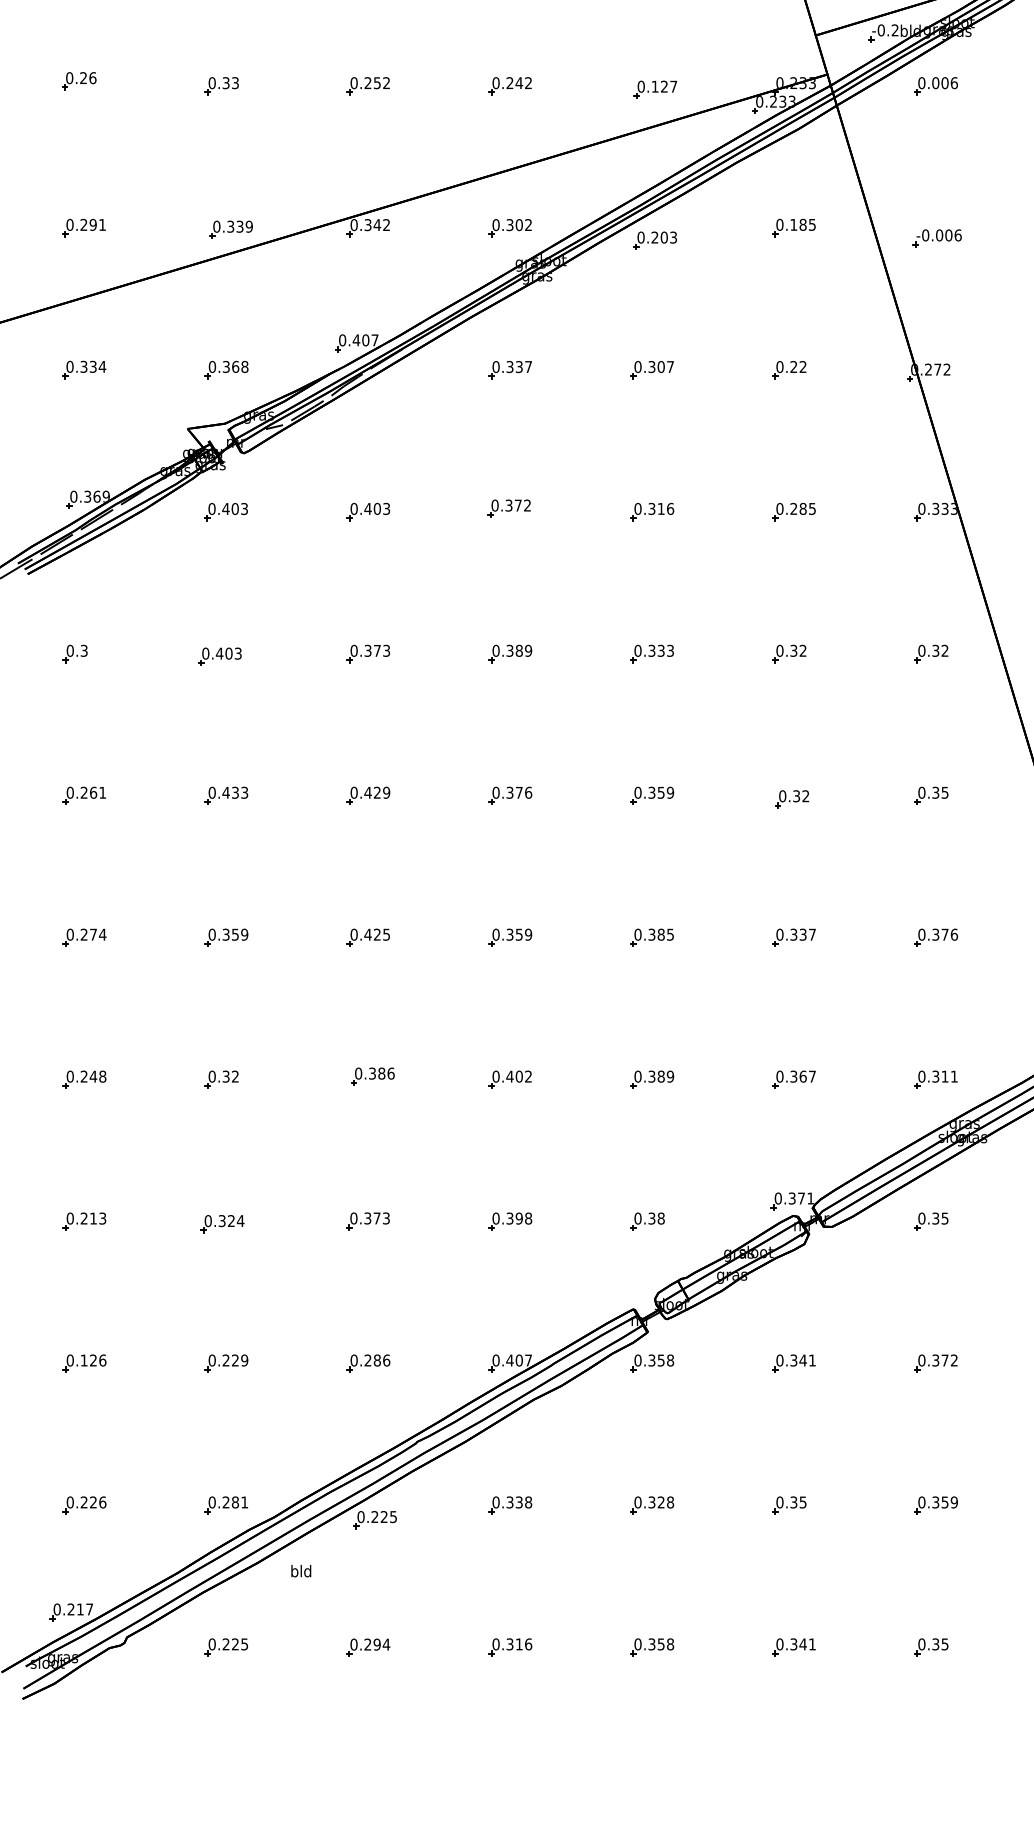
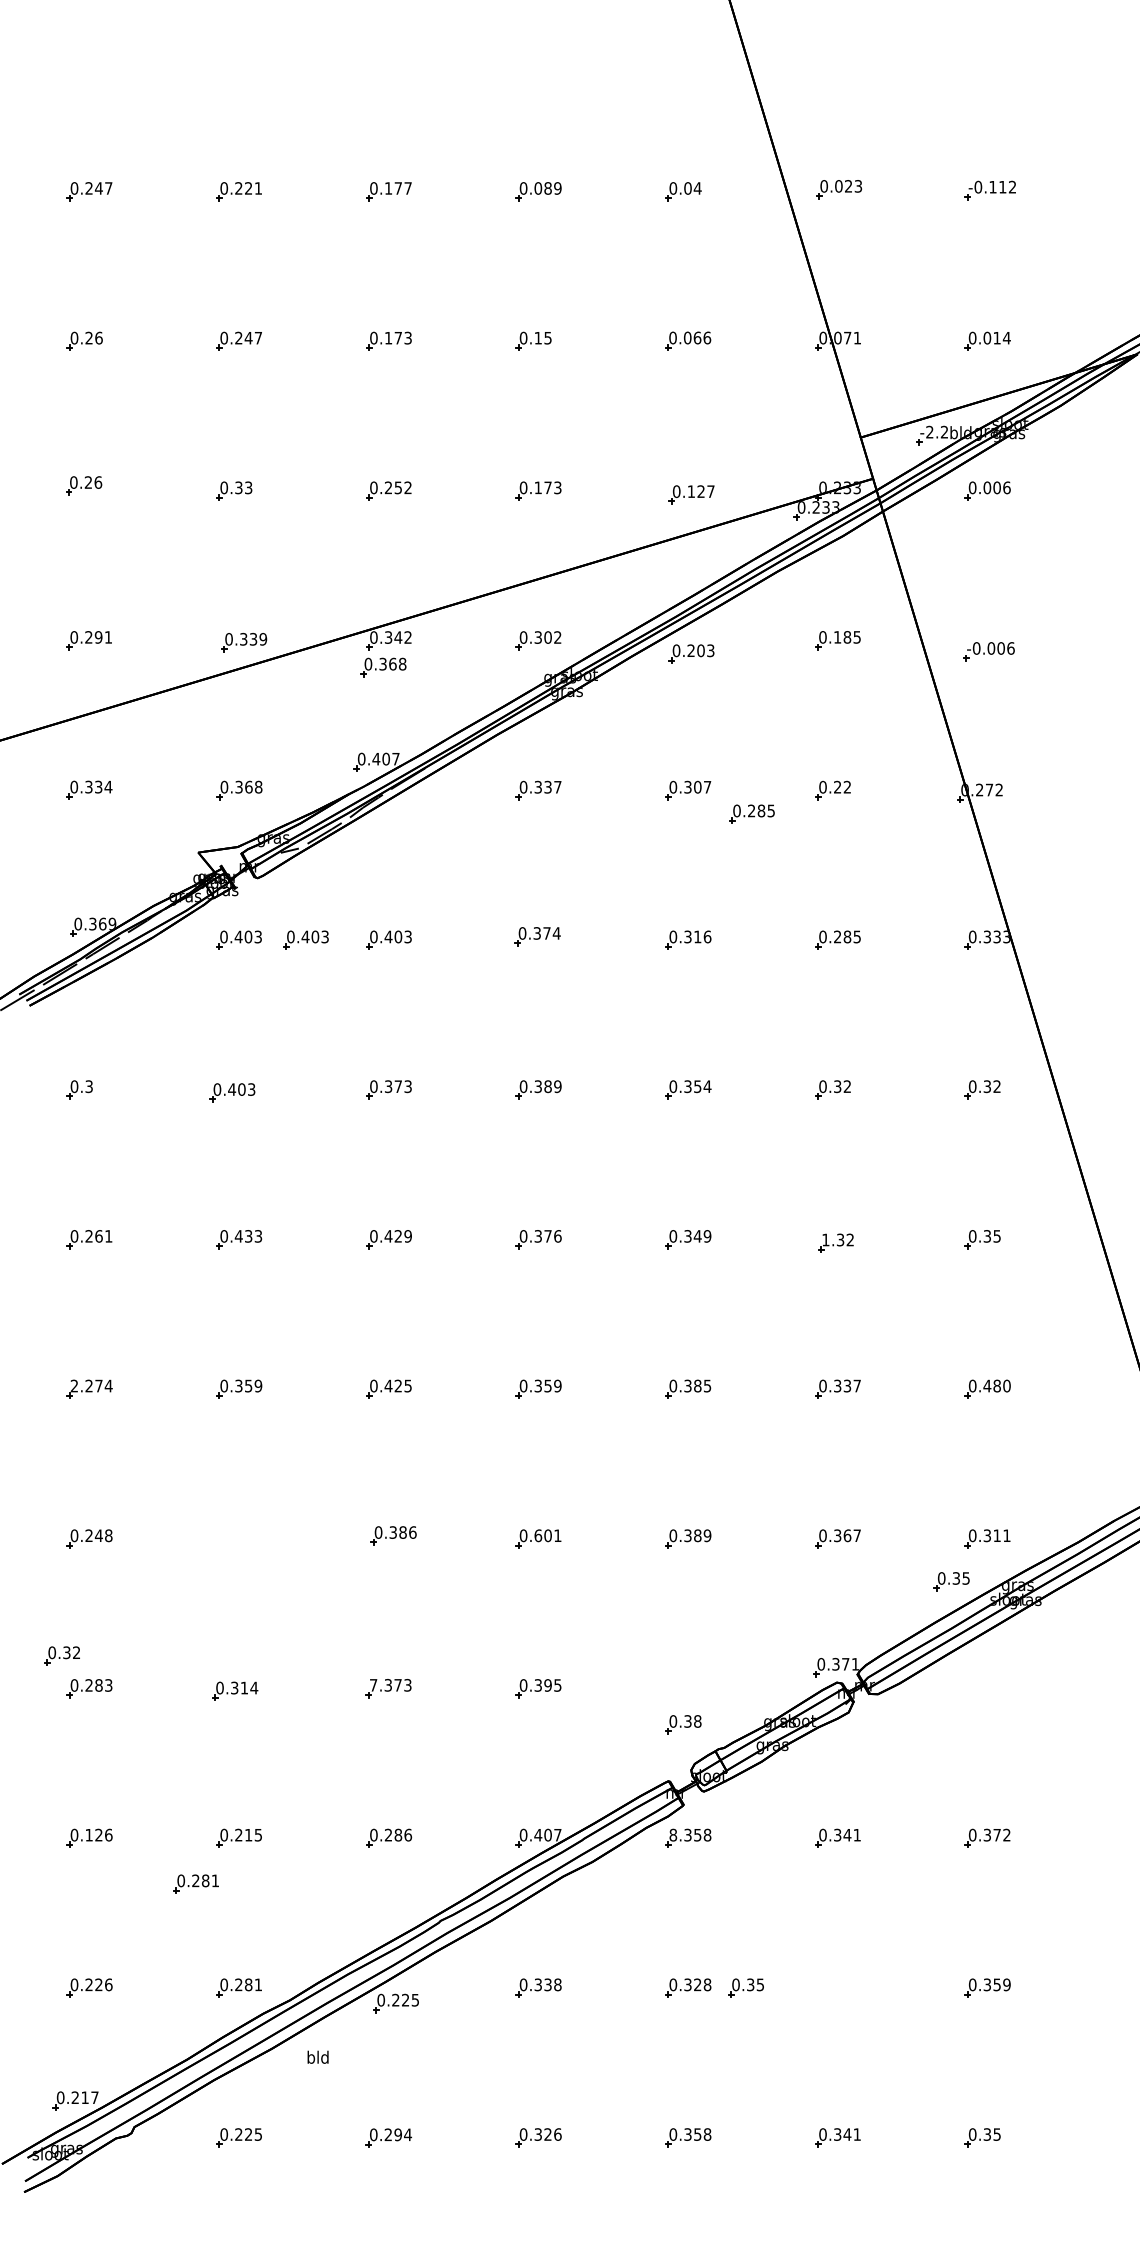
text: (880, 29) -> (929, 431), -0.2 -> -2.2
text: (518, 82) -> (547, 487), 0.242 -> 0.173
part: (363, 253) -> (383, 667), added
part: (712, 391) -> (751, 813), added
text: (527, 505) -> (556, 933), 0.372 -> 0.374
part: (289, 511) -> (305, 939), added
text: (665, 650) -> (702, 1086), 0.333 -> 0.354
text: (660, 792) -> (697, 1236), 0.359 -> 0.349
text: (782, 795) -> (825, 1239), 0.32 -> 1.32
text: (70, 934) -> (74, 1385), 0.274 -> 2.274
text: (944, 934) -> (996, 1385), 0.376 -> 0.480
text: (518, 1076) -> (547, 1535), 0.402 -> 0.601
part: (221, 1079) -> (61, 1655), moved
text: (93, 1218) -> (98, 1685), 0.213 -> 0.283
text: (353, 1218) -> (373, 1685), 0.373 -> 7.373
text: (528, 1218) -> (557, 1685), 0.398 -> 0.395
text: (230, 1220) -> (243, 1687), 0.324 -> 0.314
part: (647, 1221) -> (683, 1724), moved
part: (931, 1221) -> (951, 1581), moved
text: (240, 1359) -> (253, 1834), 0.229 -> 0.215
text: (638, 1360) -> (673, 1835), 0.358 -> 8.358
part: (185, 1406) -> (195, 1883), added
part: (788, 1504) -> (745, 1987), moved
text: (518, 1644) -> (547, 2134), 0.316 -> 0.326

